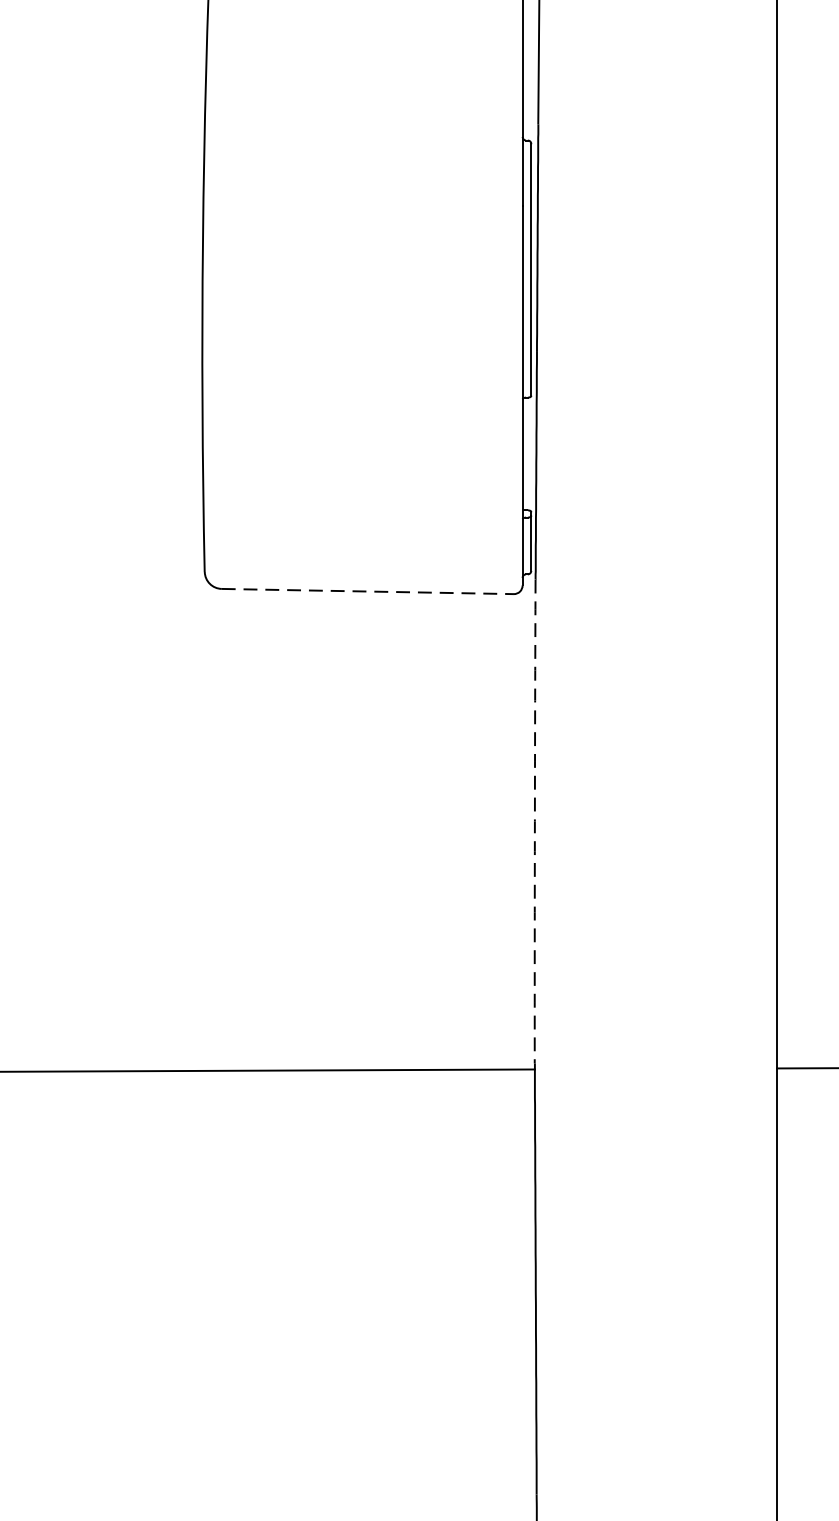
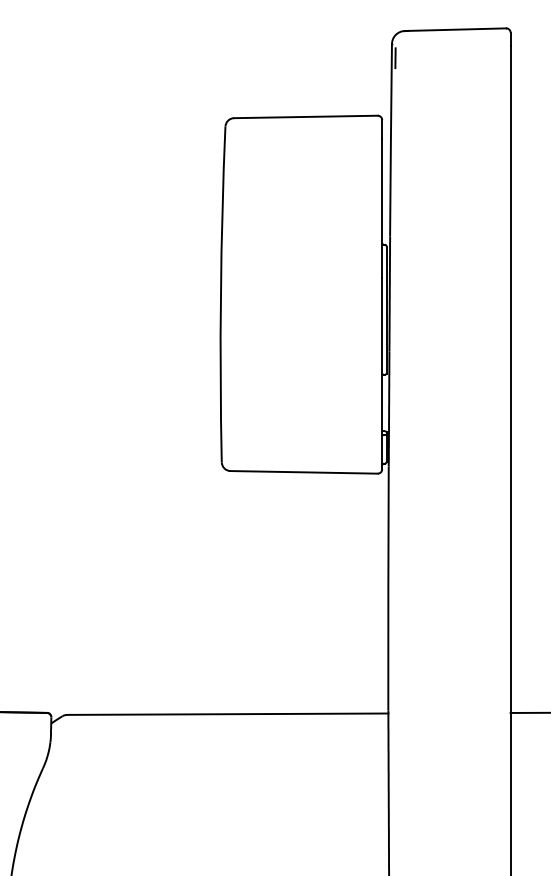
line: (368, 591) -> (304, 472), dashed -> solid
arc: (535, 821) -> (388, 588), dashed -> solid

